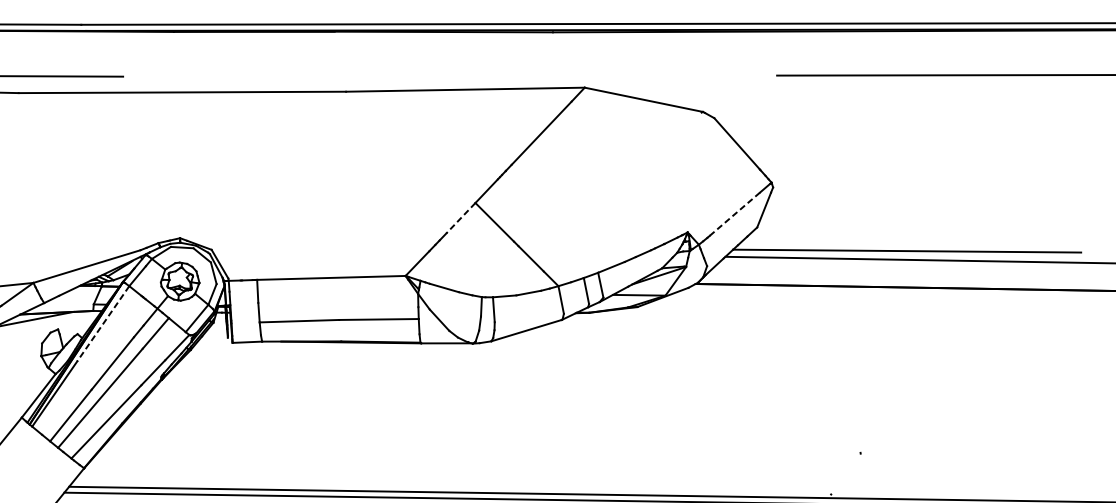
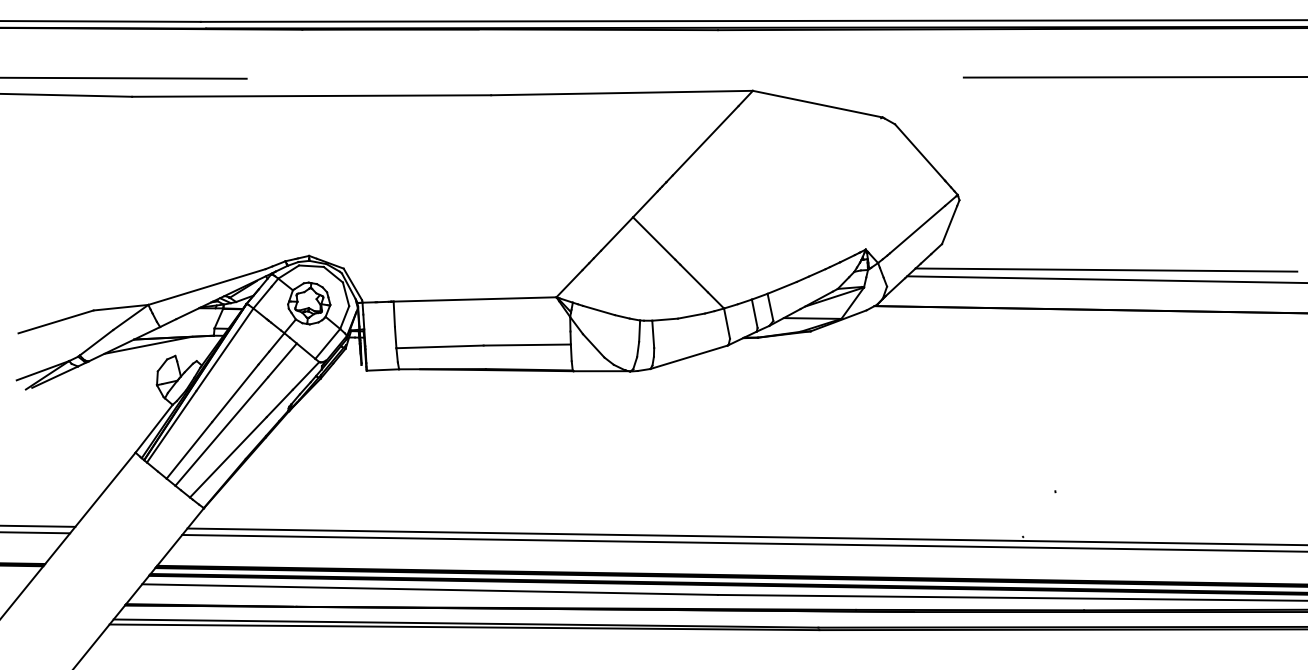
line: (734, 214) -> (917, 229), dashed -> solid
line: (460, 218) -> (616, 234), dashed -> solid
line: (102, 324) -> (224, 350), dashed -> solid

